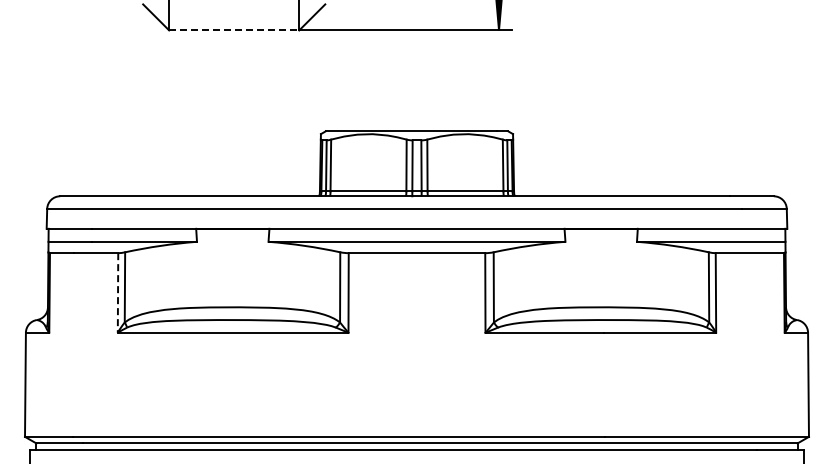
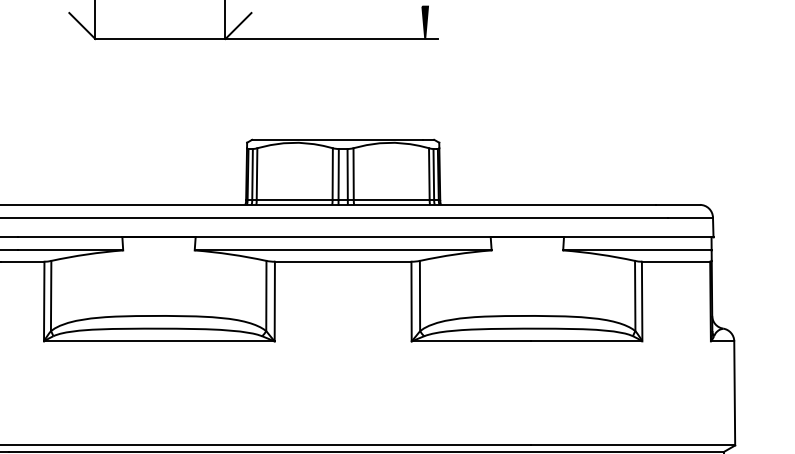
line: (234, 30) -> (160, 39), dashed -> solid
line: (118, 292) -> (44, 301), dashed -> solid

